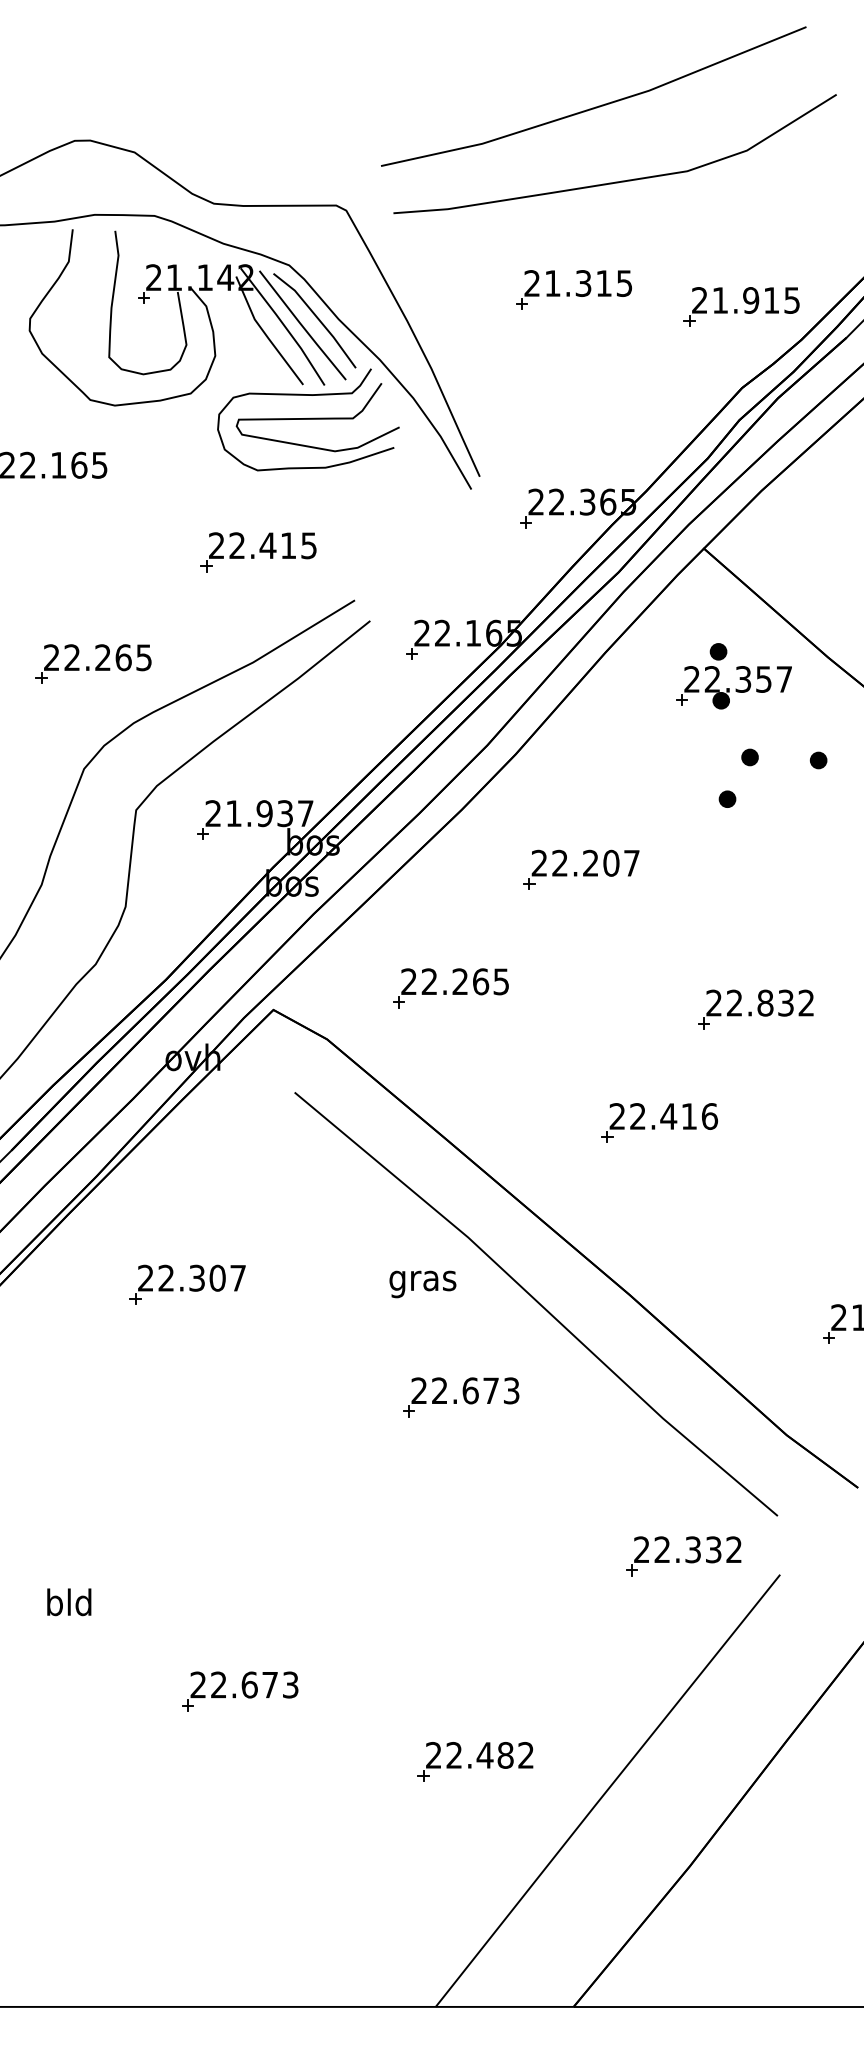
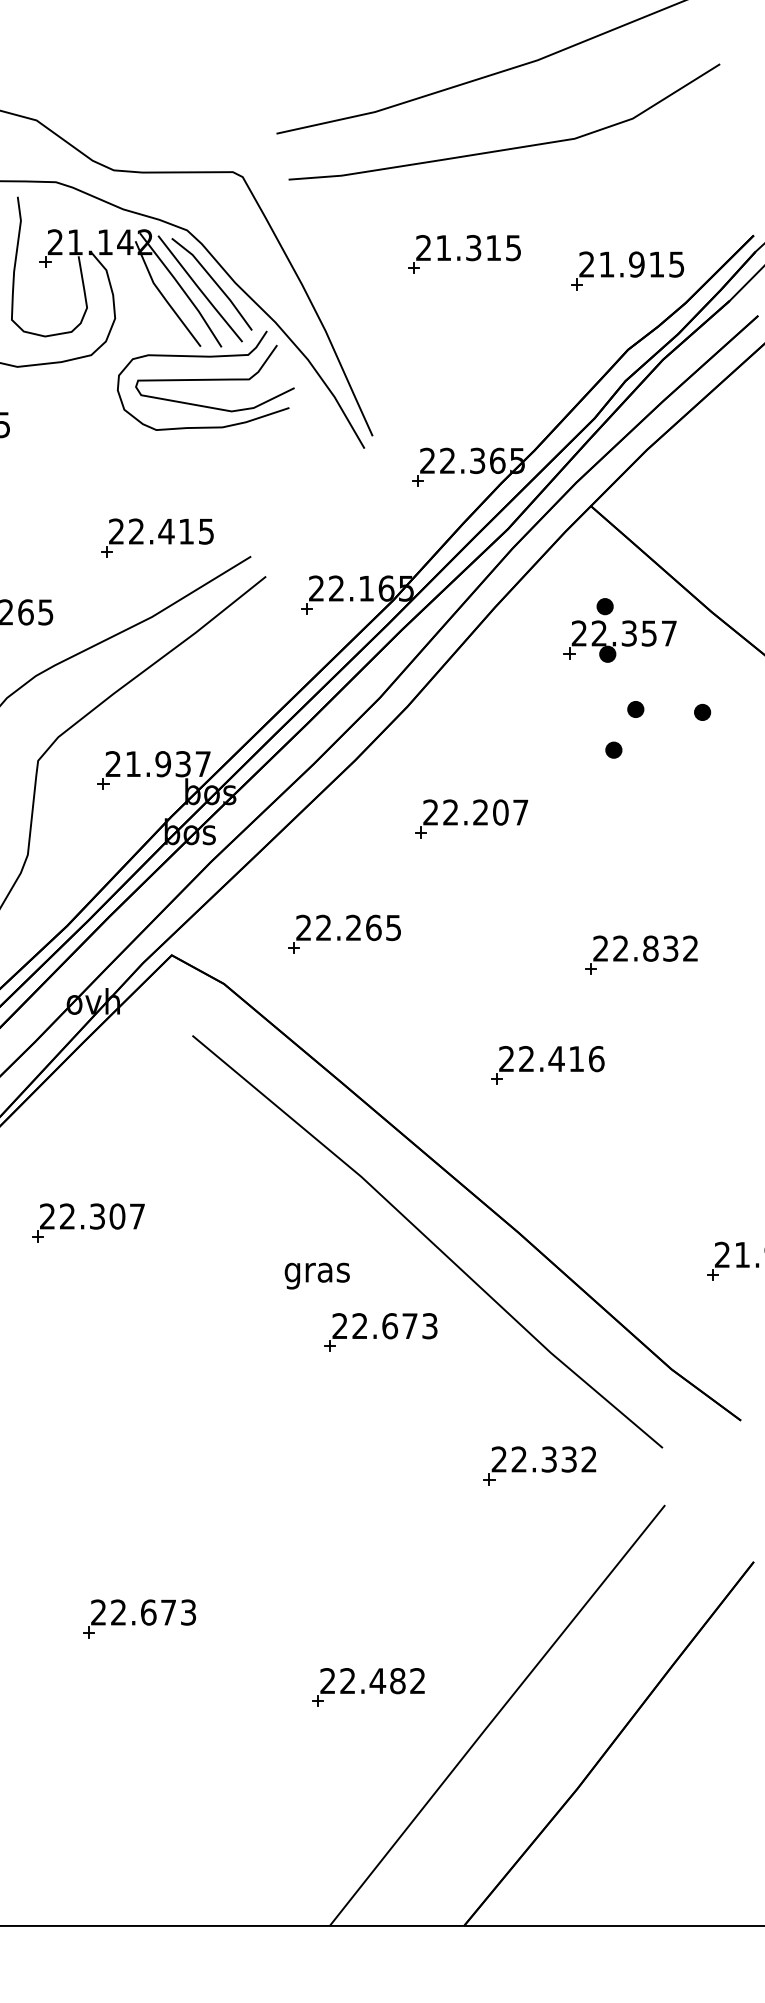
part: (258, 552) -> (157, 538), moved
text: (422, 1284) -> (316, 1276), moved
part: (461, 1397) -> (381, 1332), moved
part: (683, 1556) -> (539, 1466), moved

